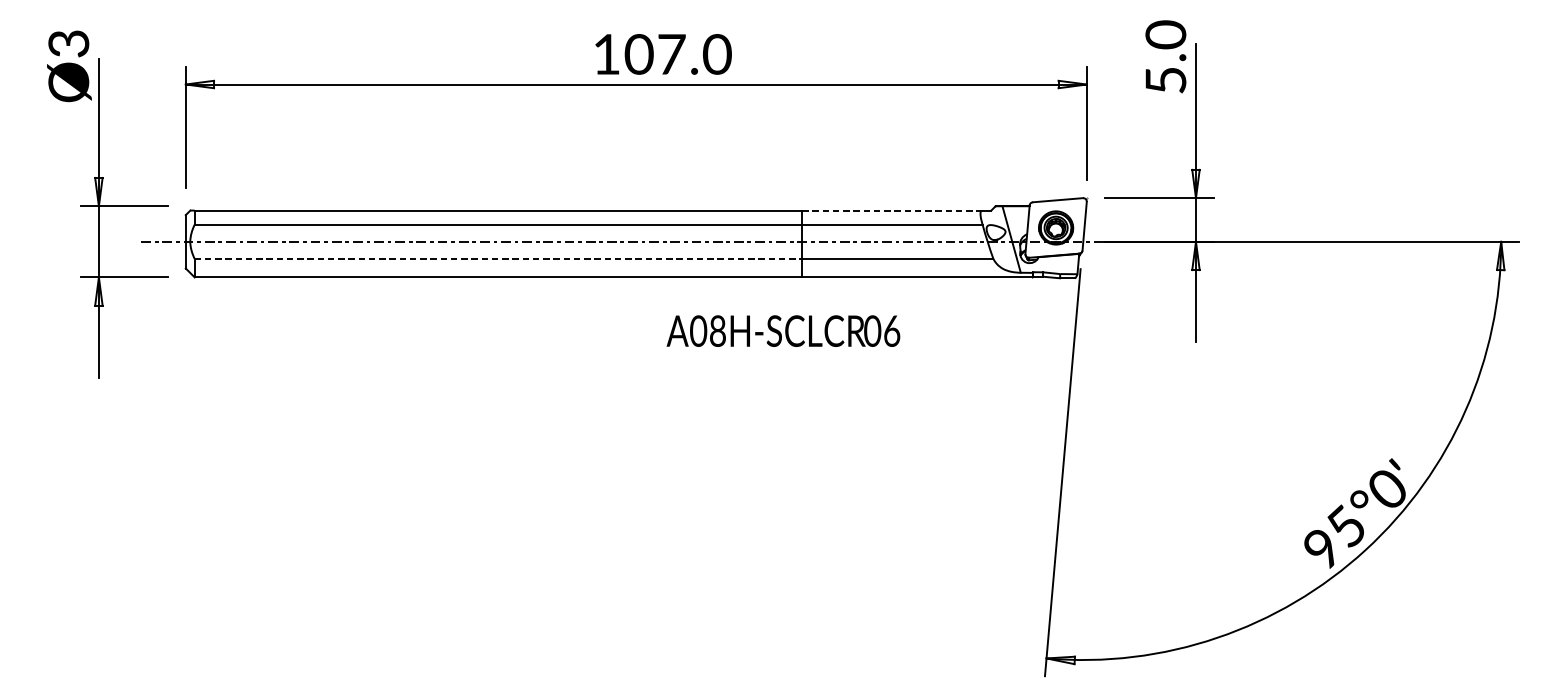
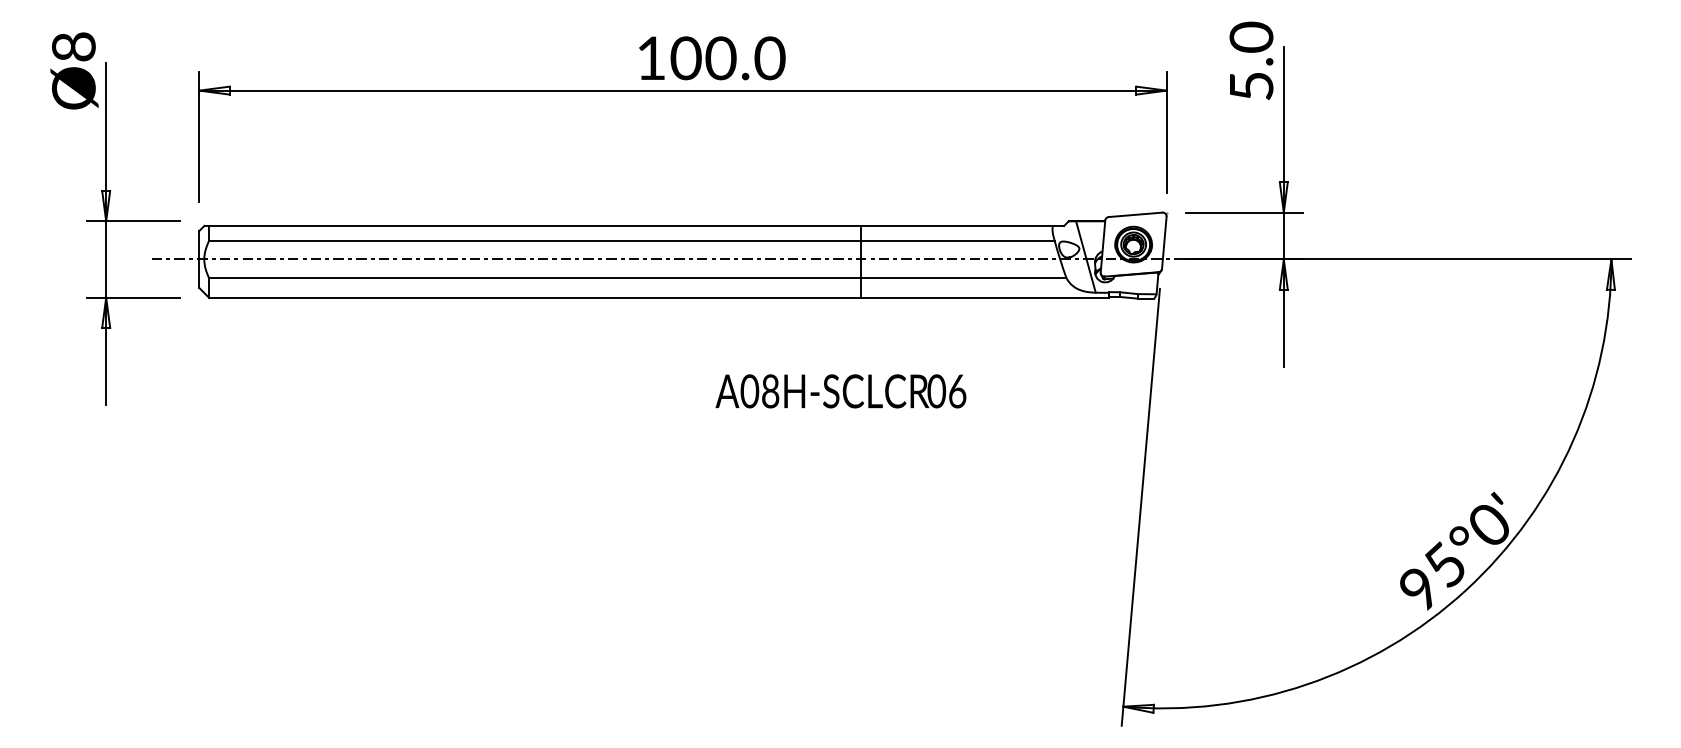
text: (68, 43) -> (73, 46), Ø3 -> Ø8
text: (671, 54) -> (720, 58), 107.0 -> 100.0
line: (891, 210) -> (957, 225), dashed -> solid
line: (498, 258) -> (535, 277), dashed -> solid
text: (783, 331) -> (840, 391), moved

